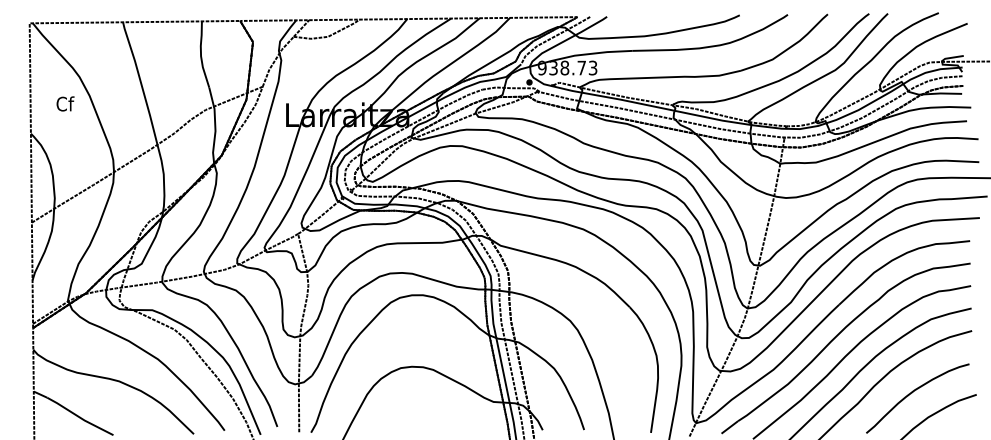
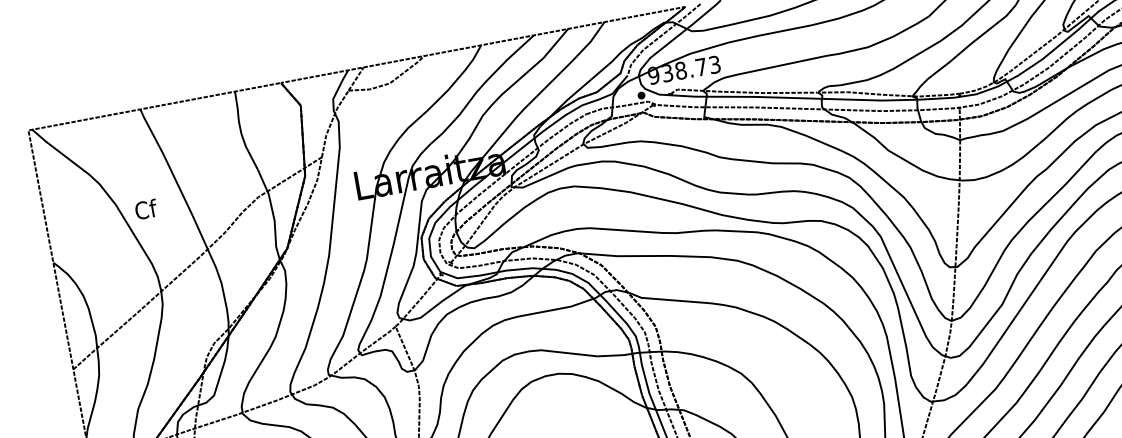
text: (65, 103) -> (146, 208), moved

